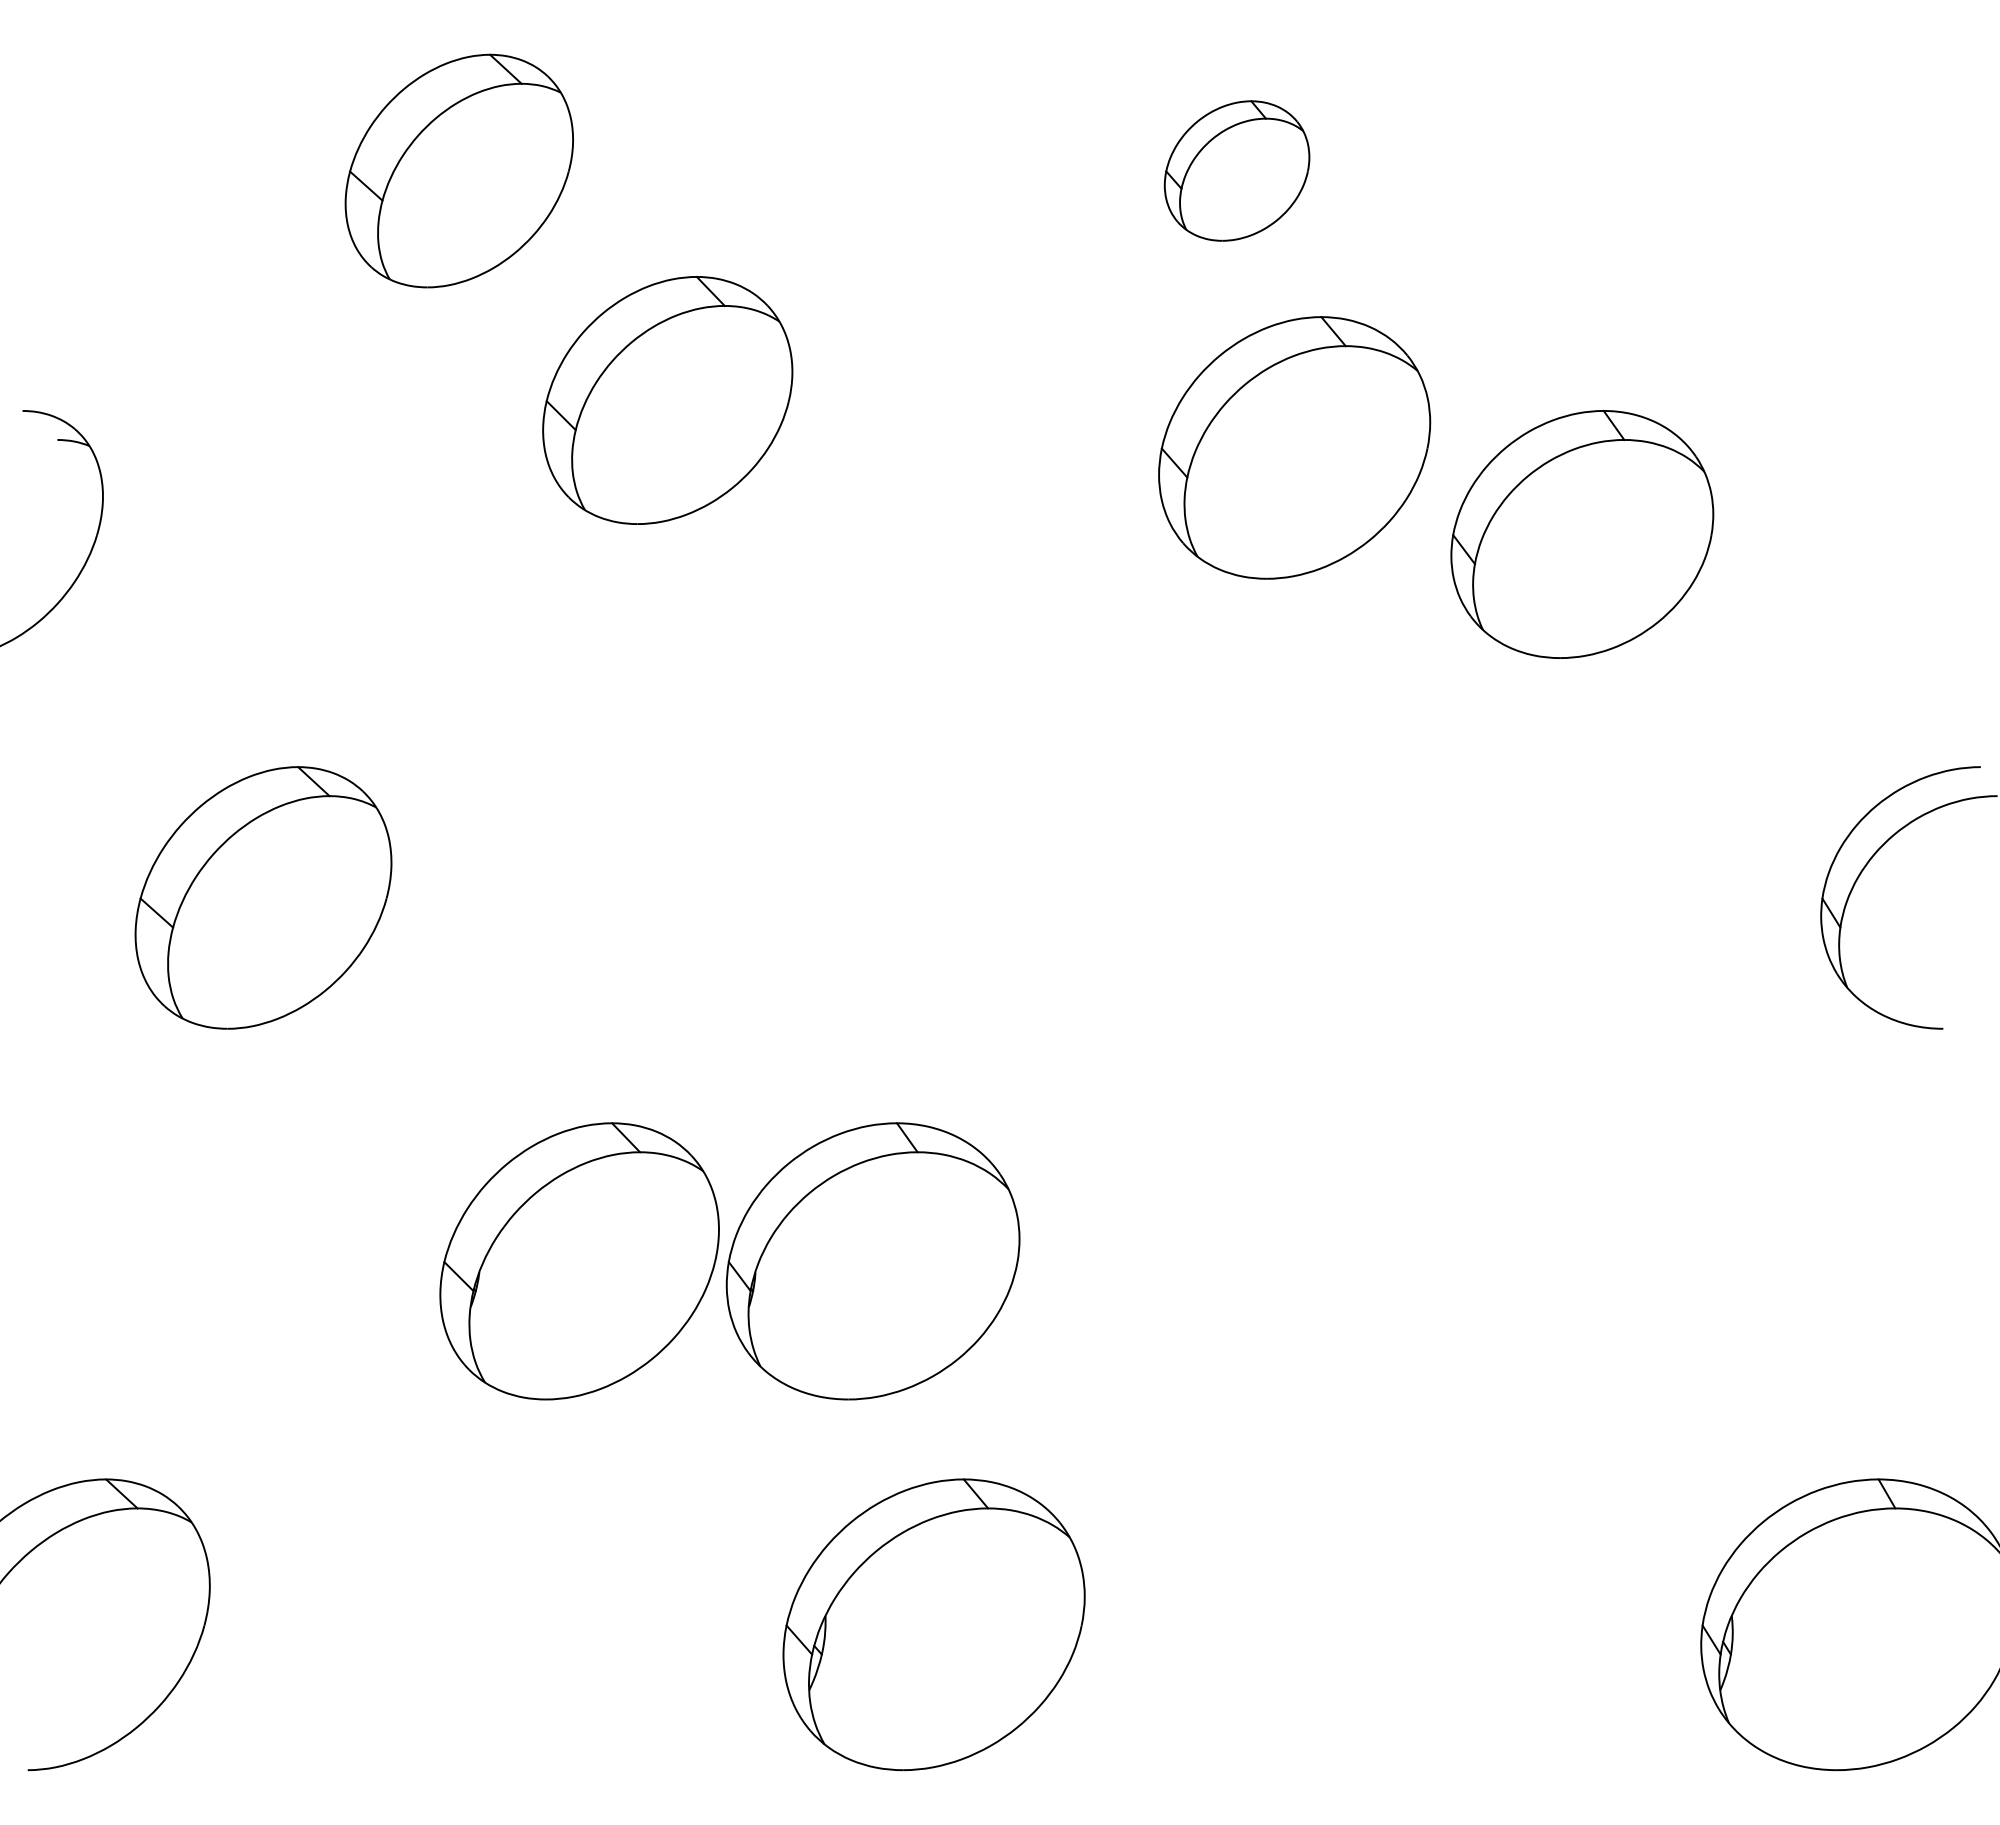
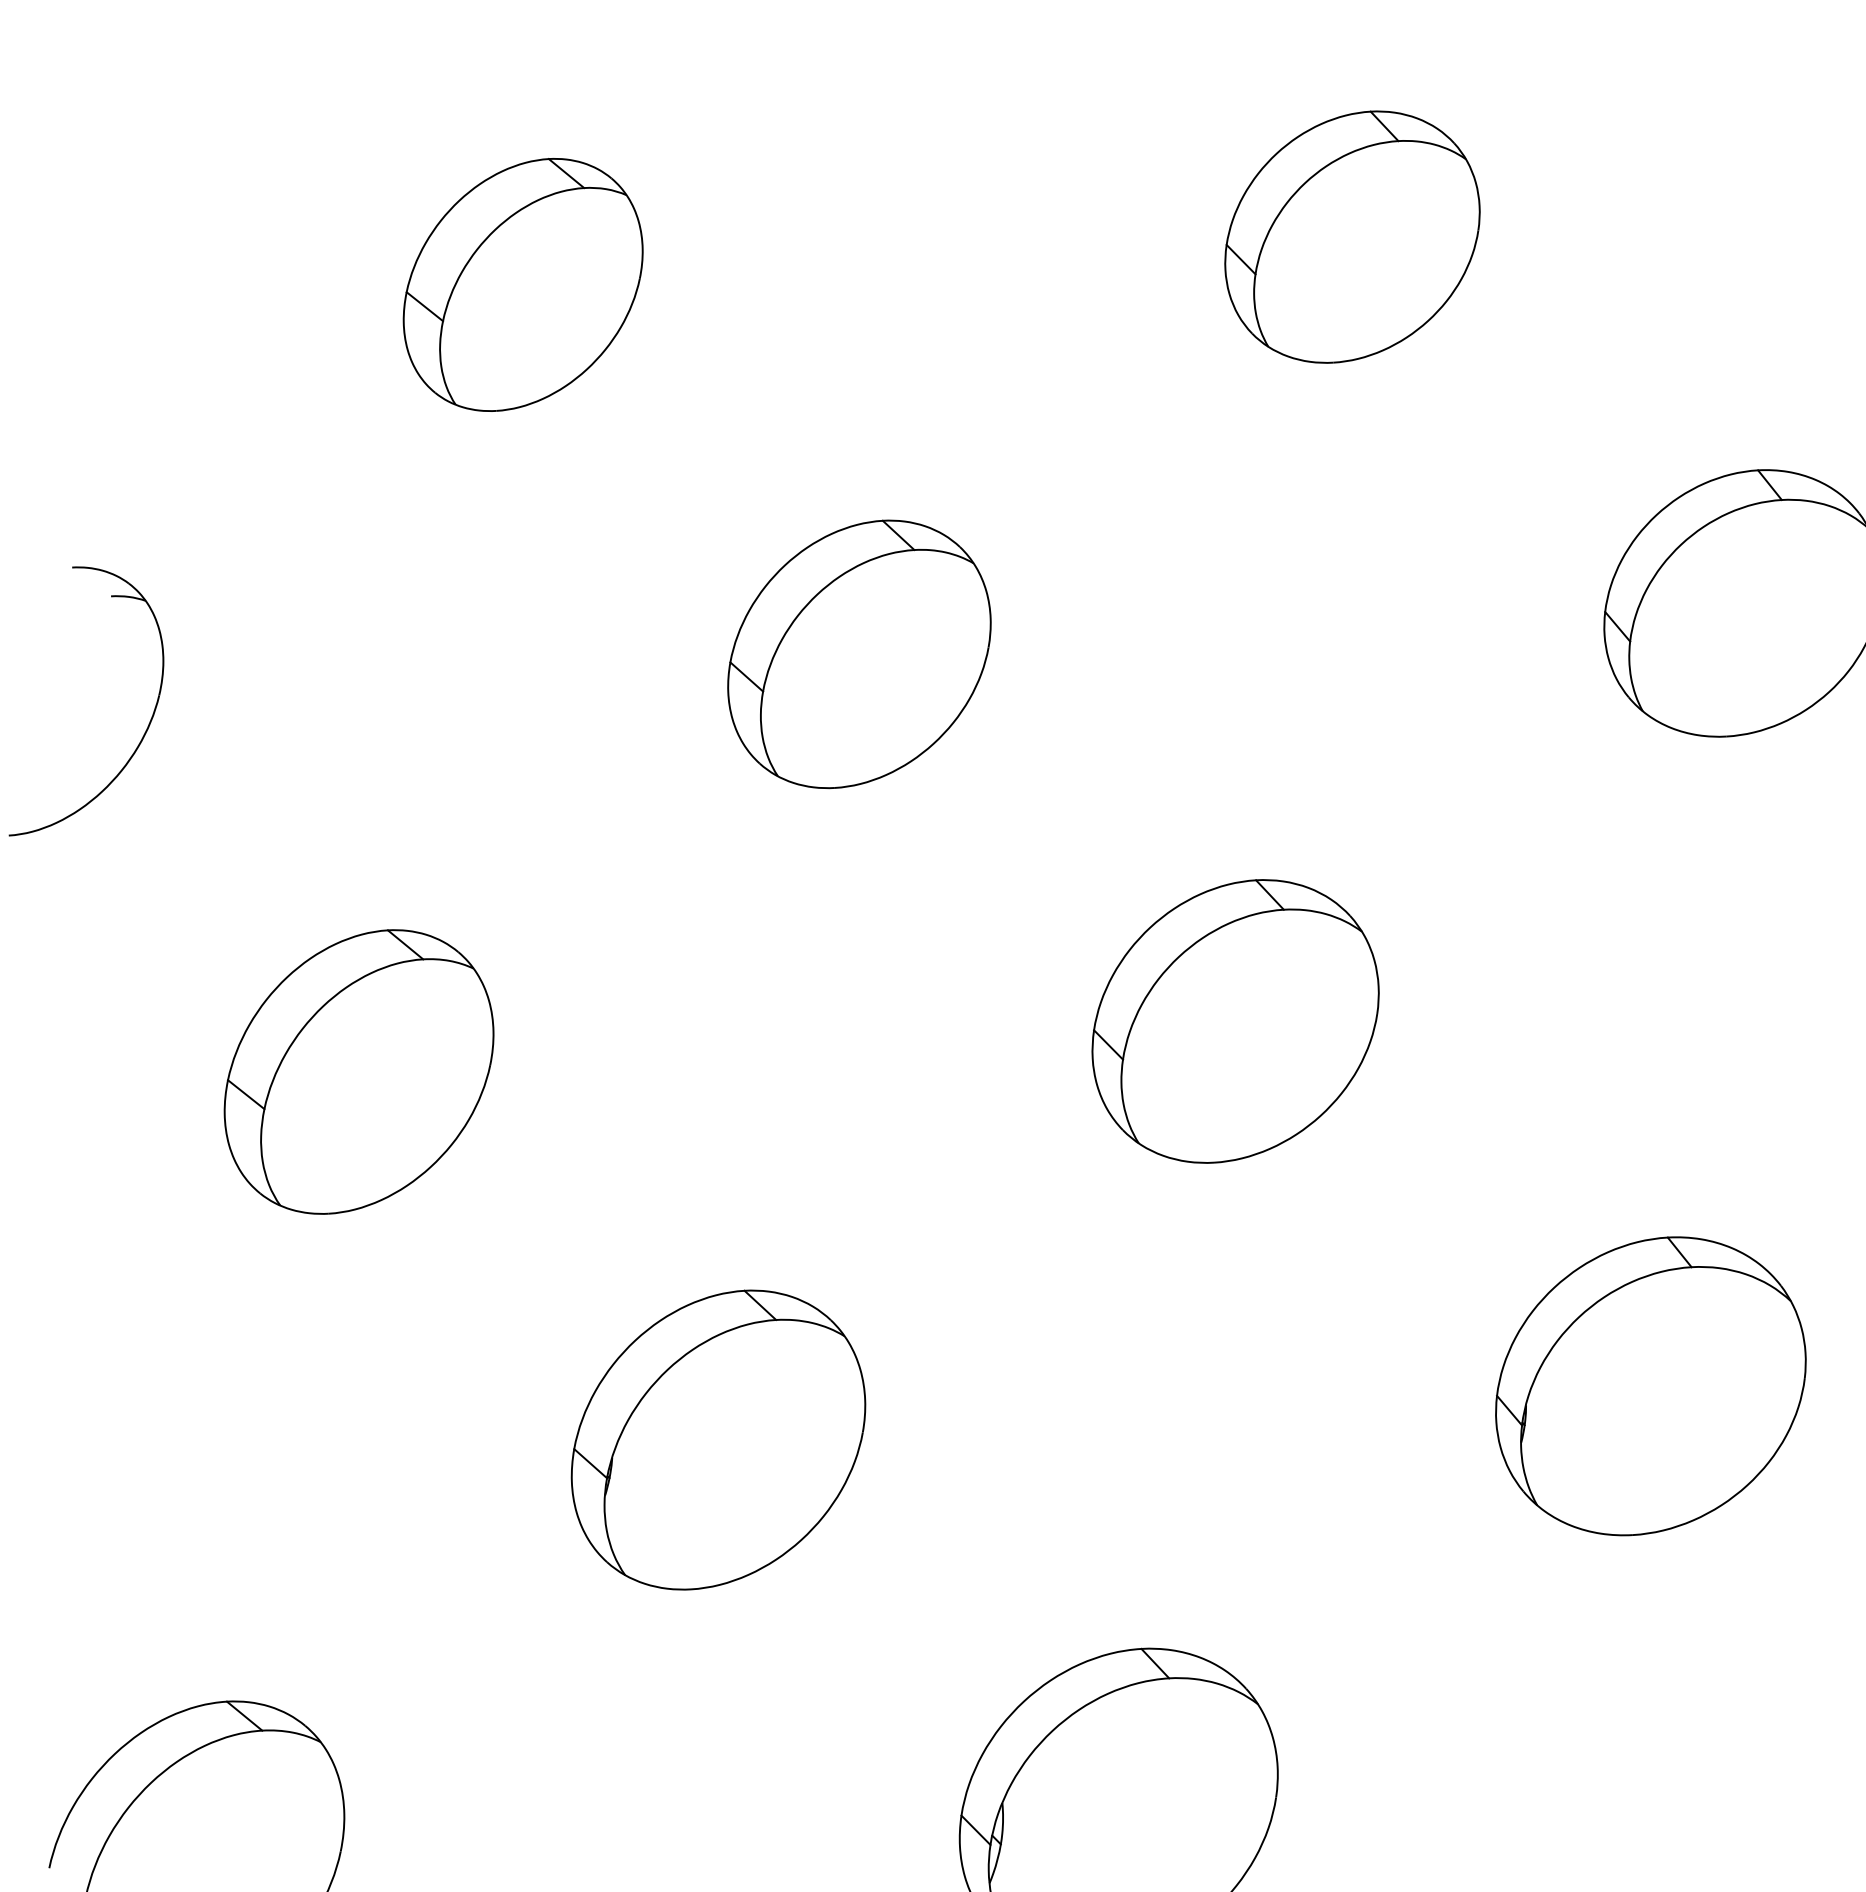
part: (1236, 170) -> (1351, 236), size x1.67
part: (667, 400) -> (859, 654), moved
part: (1294, 447) -> (1235, 1020), moved
part: (872, 1261) -> (1650, 1386), moved

